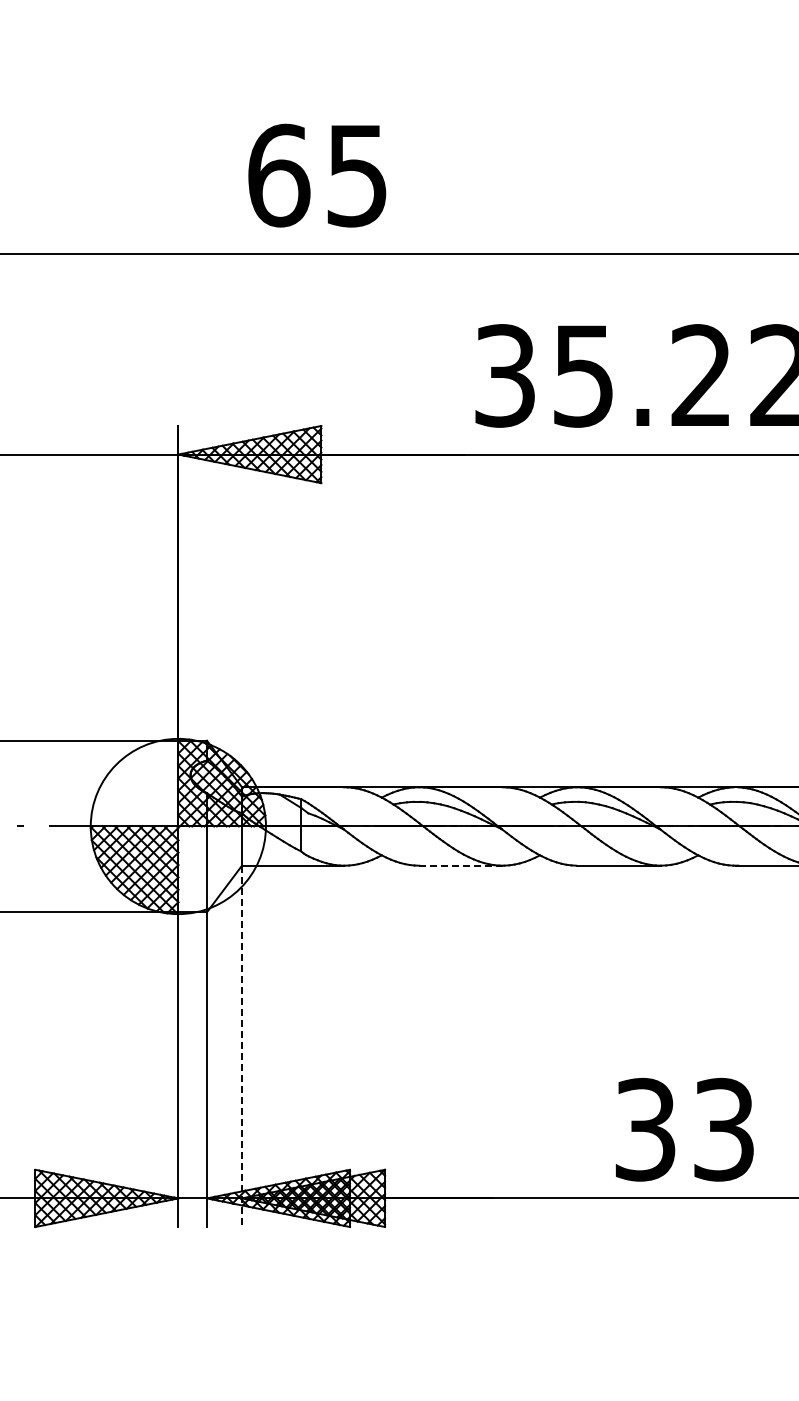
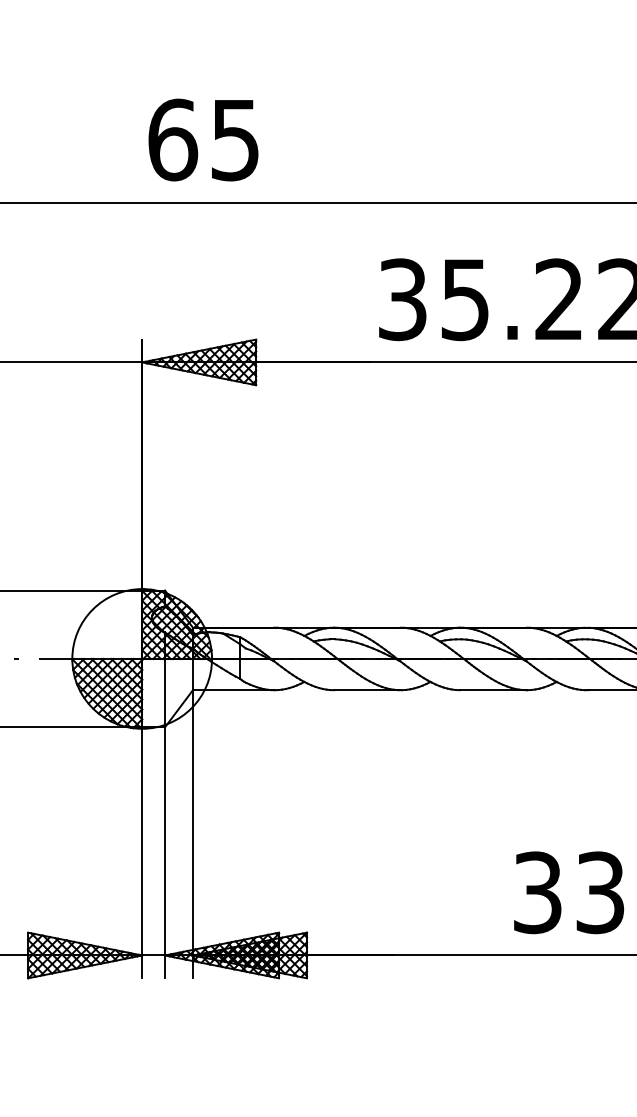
text: (317, 175) -> (203, 139), moved
line: (460, 865) -> (367, 690), dashed -> solid
line: (242, 1046) -> (193, 834), dashed -> solid
text: (684, 1129) -> (568, 892), moved

